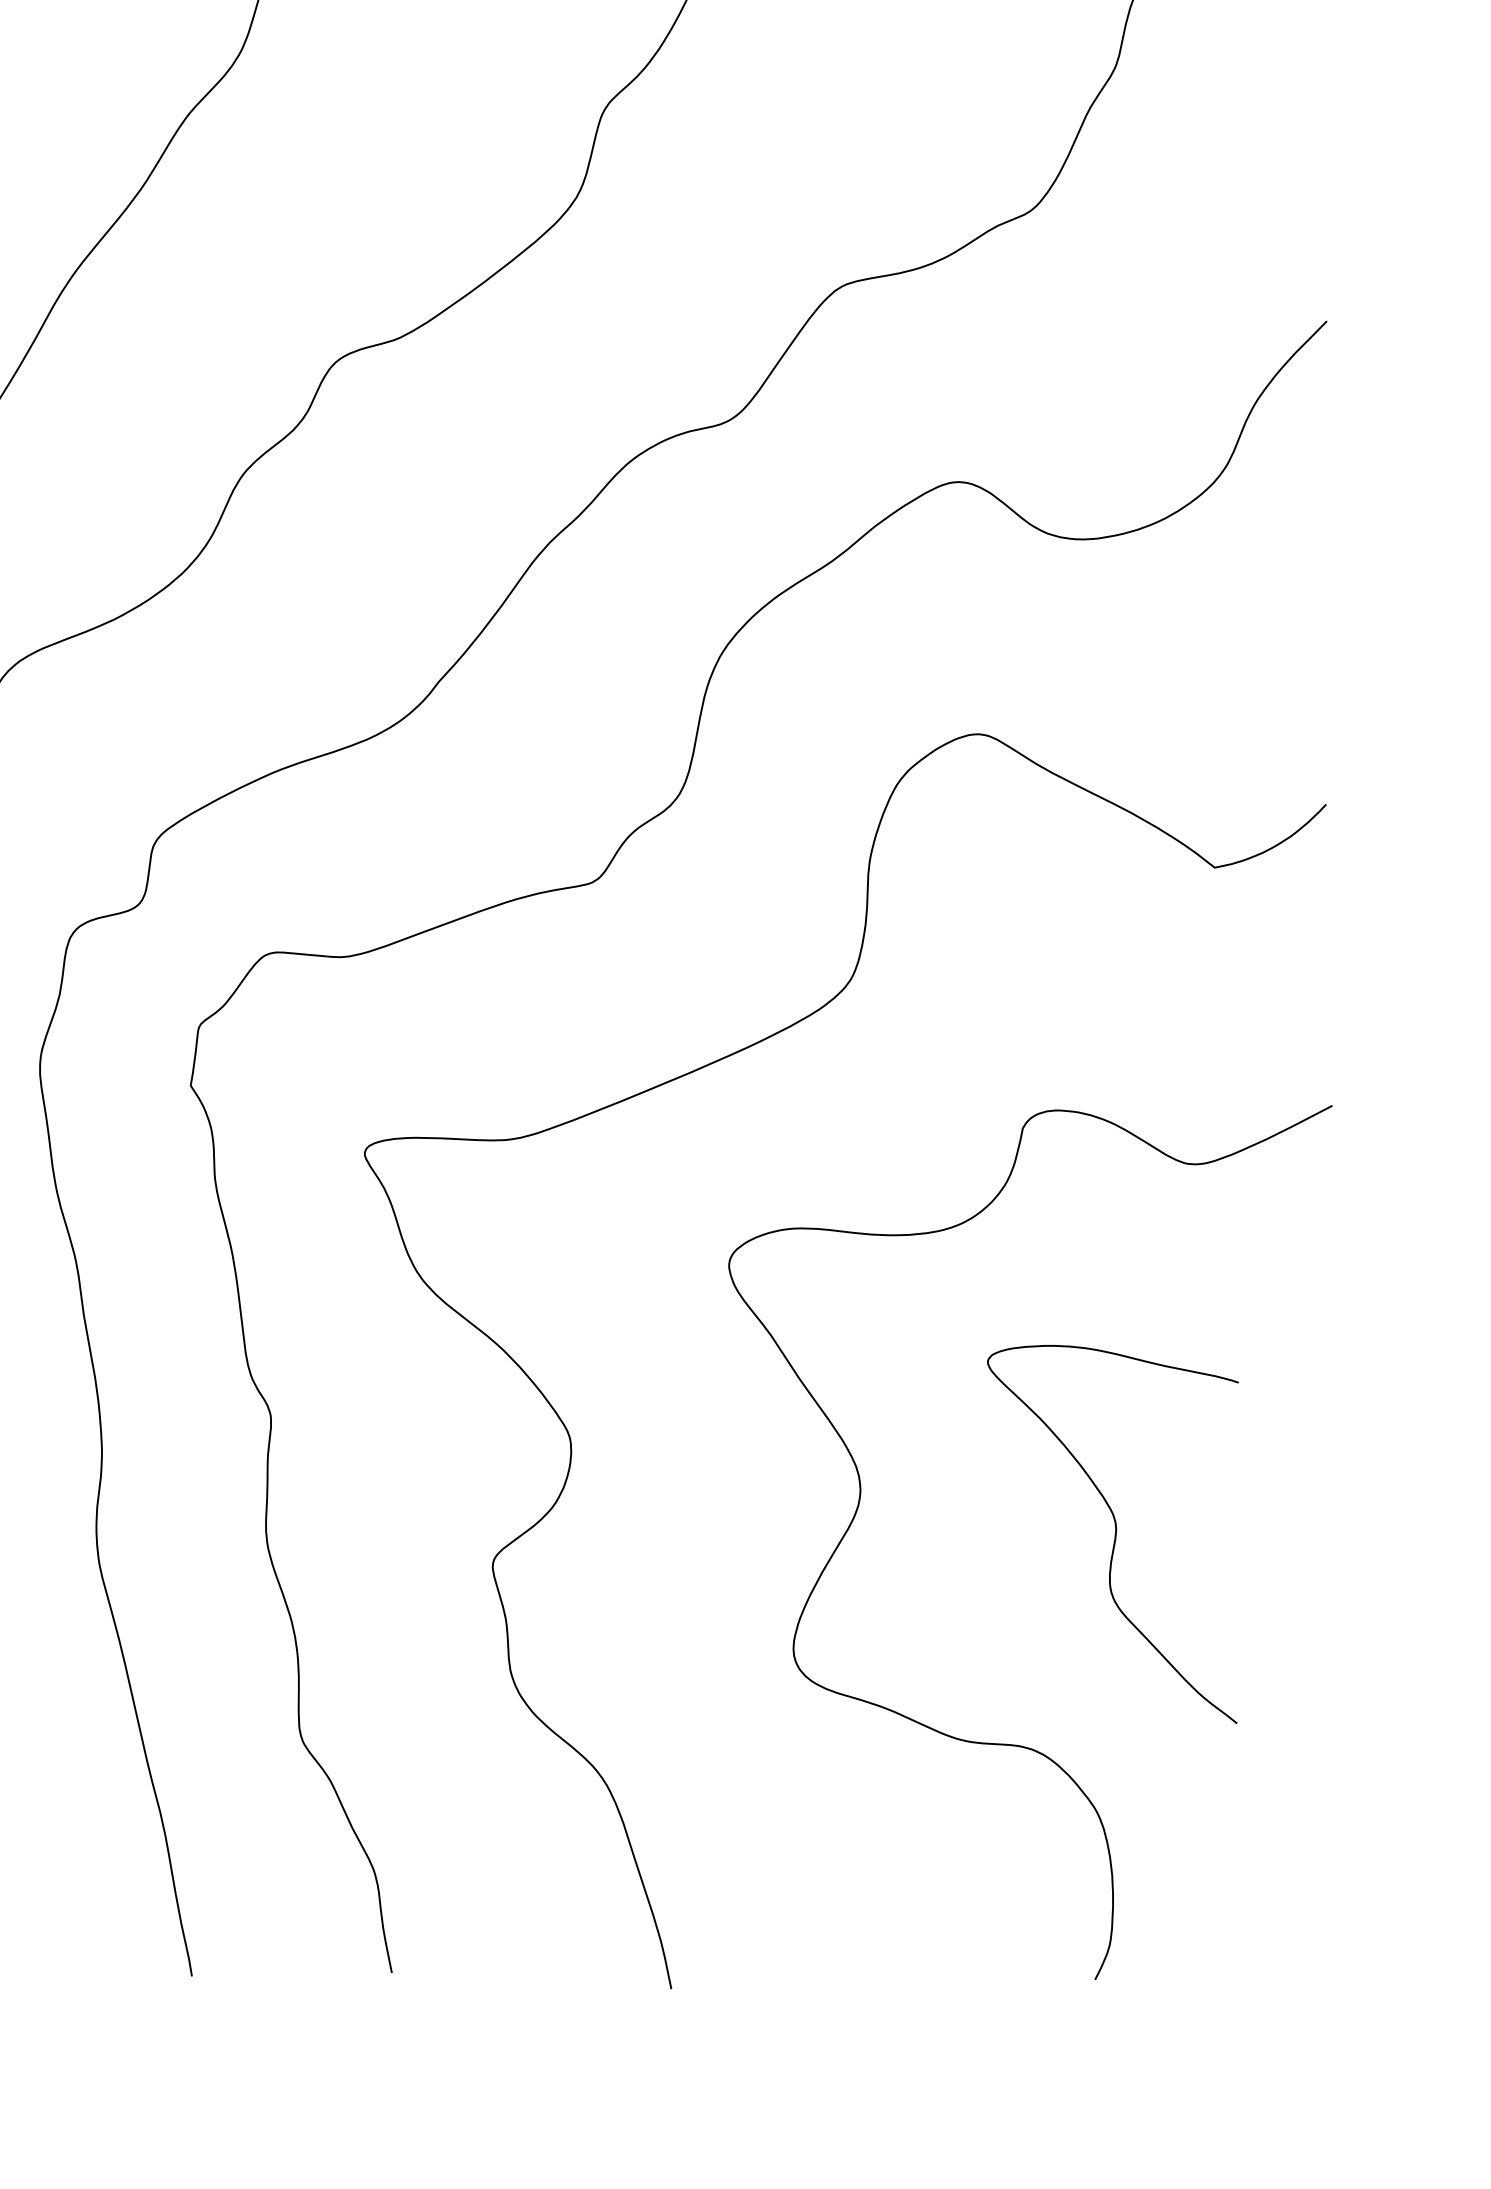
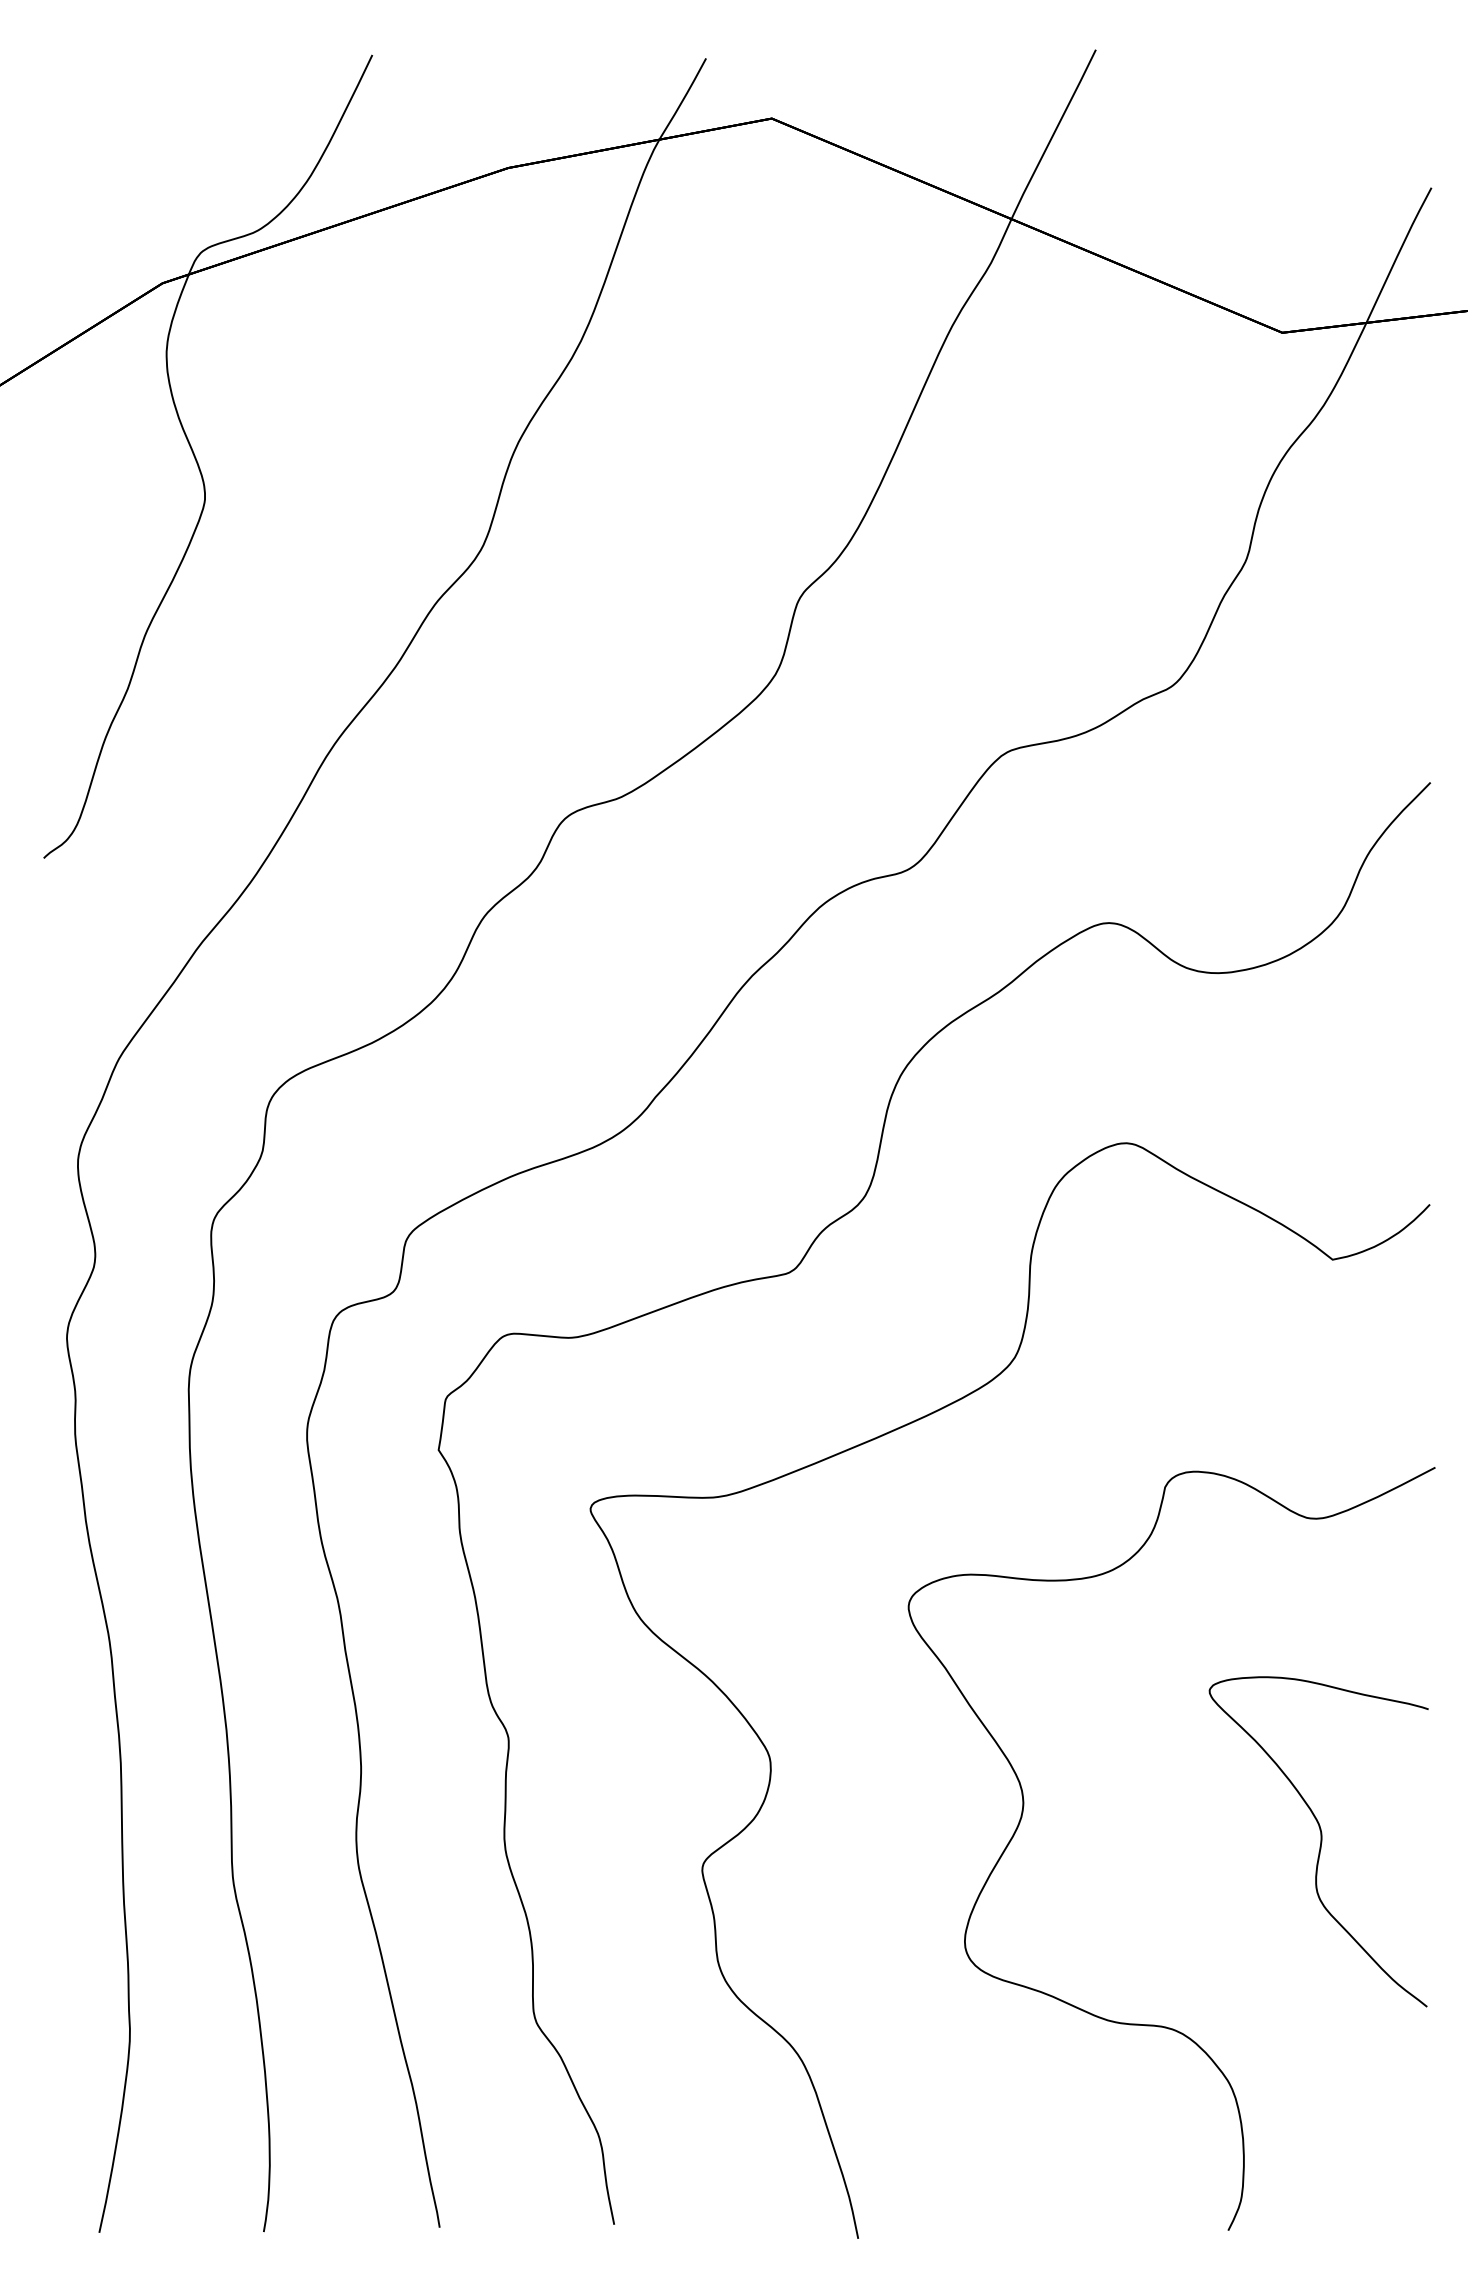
curve: (1114, 1534) -> (1320, 1841), moved

